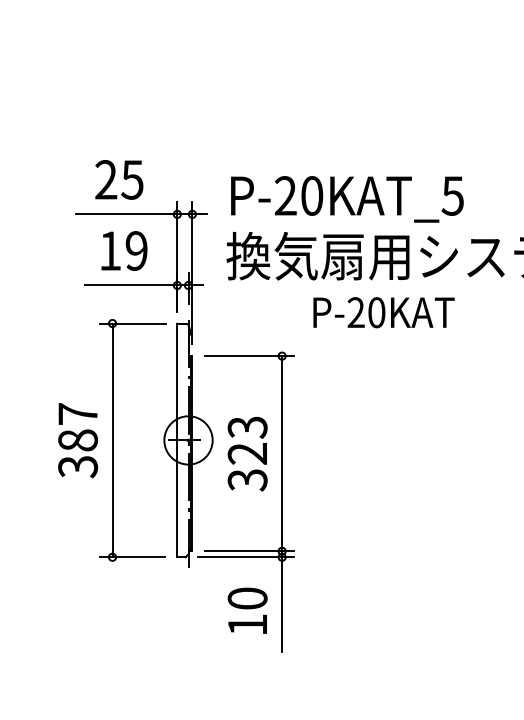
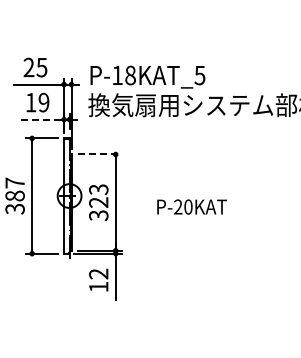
text: (297, 193) -> (123, 74), P-20KAT_5 -> P-18KAT_5
line: (125, 285) -> (38, 119), solid -> dashed
text: (382, 311) -> (191, 206), moved
line: (251, 356) -> (100, 154), solid -> dashed
text: (247, 597) -> (98, 273), 10 -> 12

